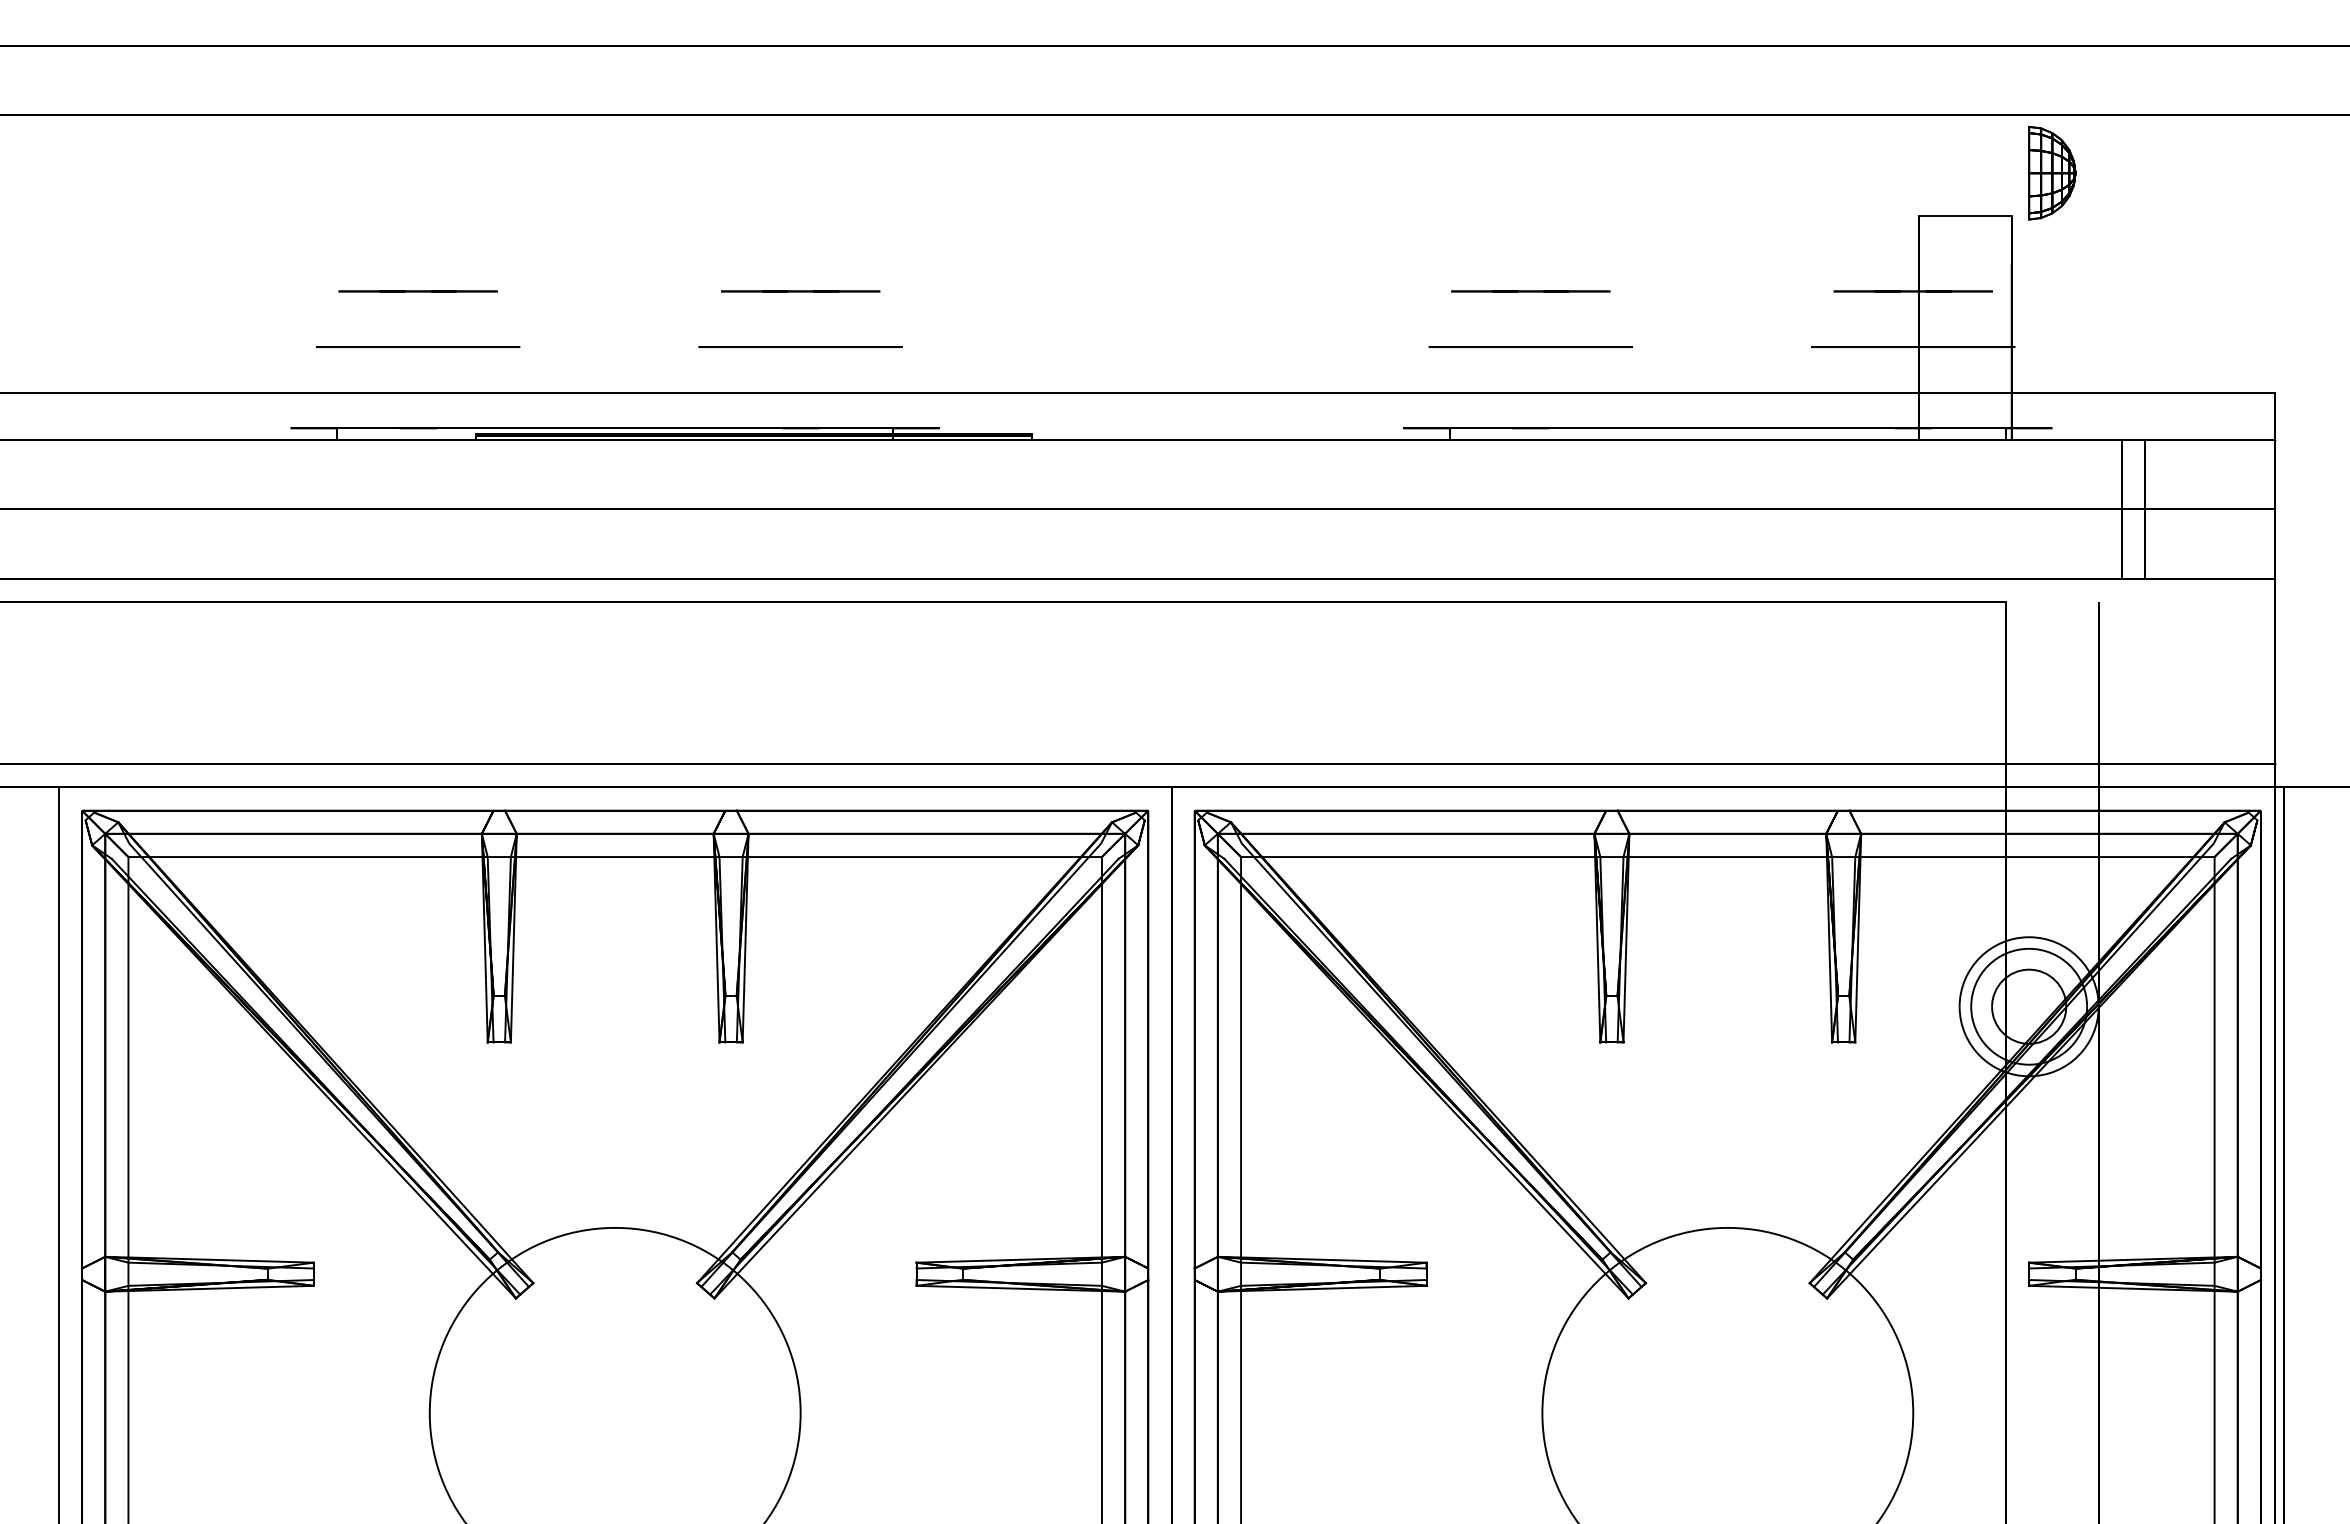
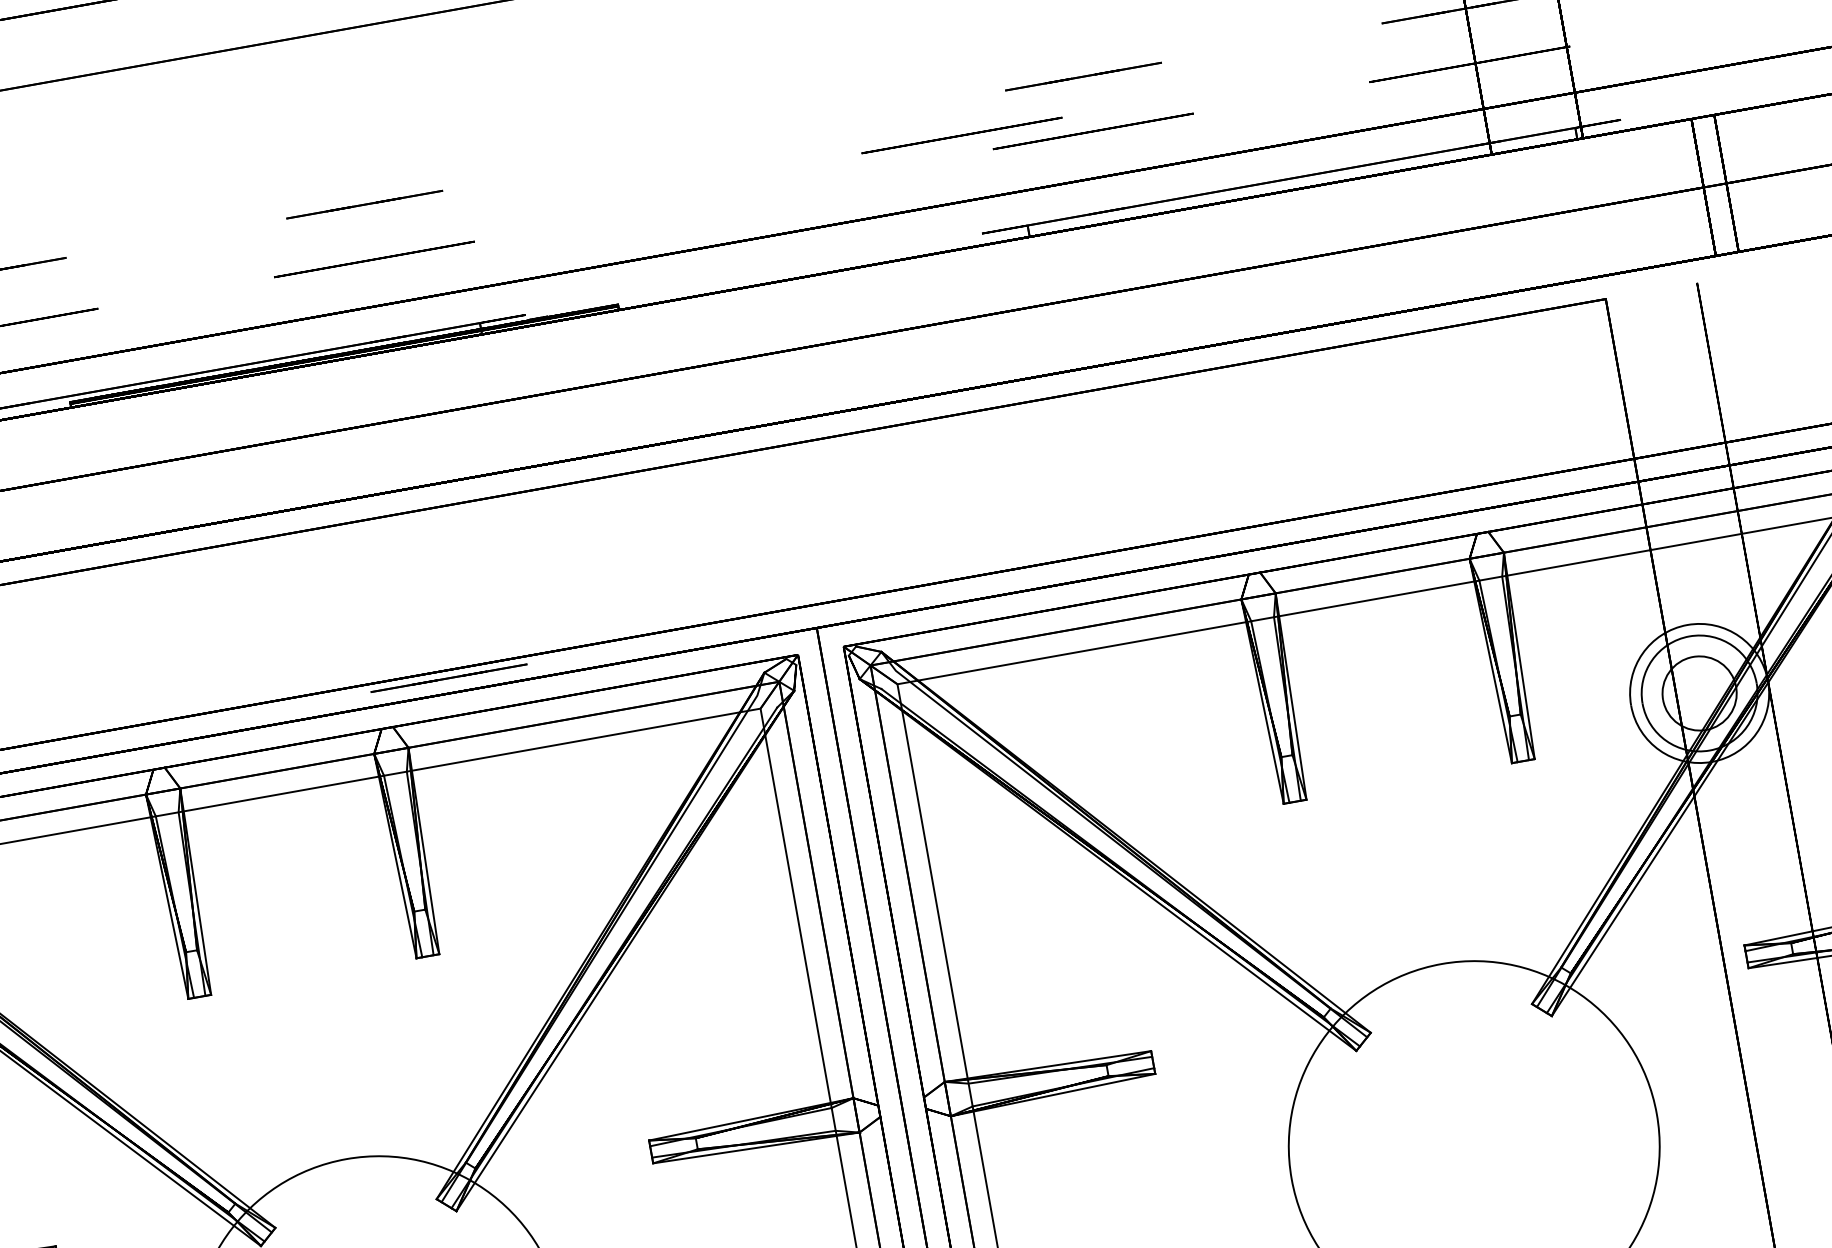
circle: (1400, 327) -> (961, 134), added
line: (800, 772) -> (448, 678), added

